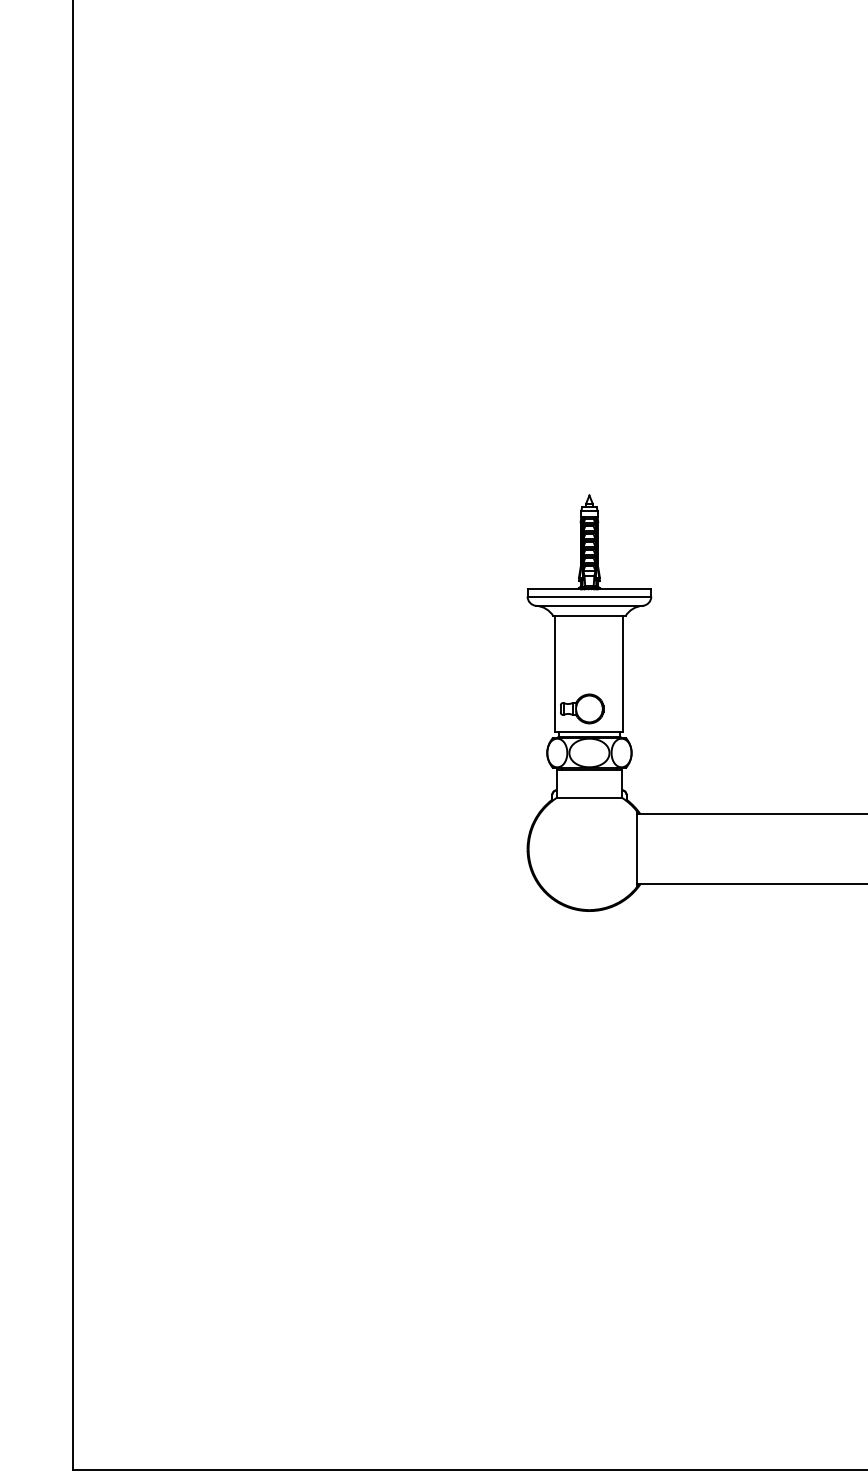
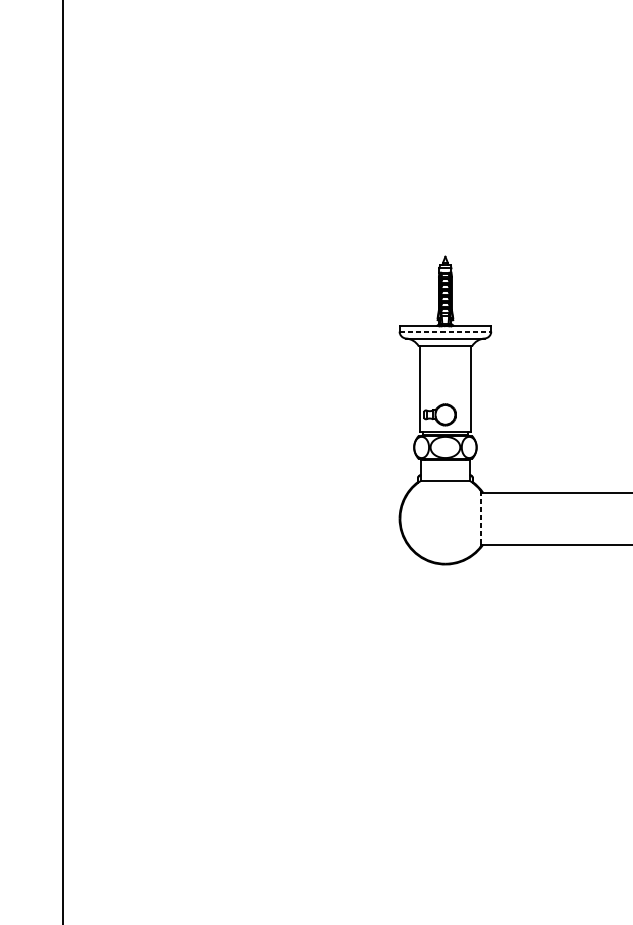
line: (589, 596) -> (445, 331), solid -> dashed
line: (636, 849) -> (480, 518), solid -> dashed

